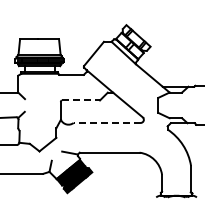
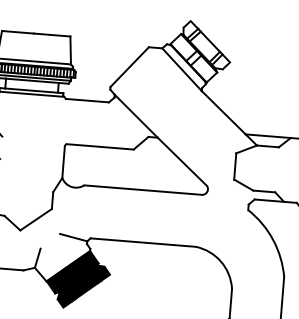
line: (81, 100) -> (101, 147), dashed -> solid
line: (107, 122) -> (143, 189), dashed -> solid

